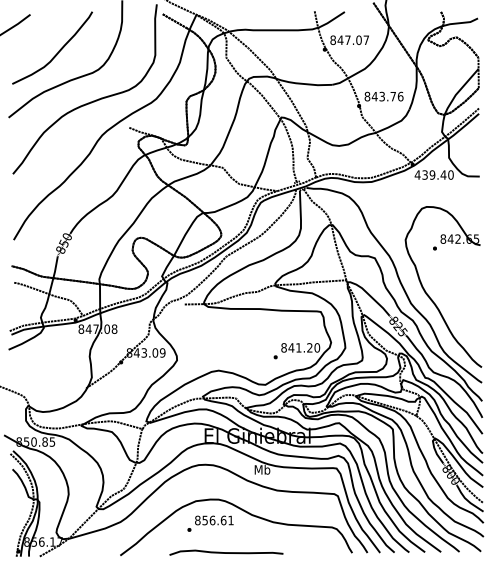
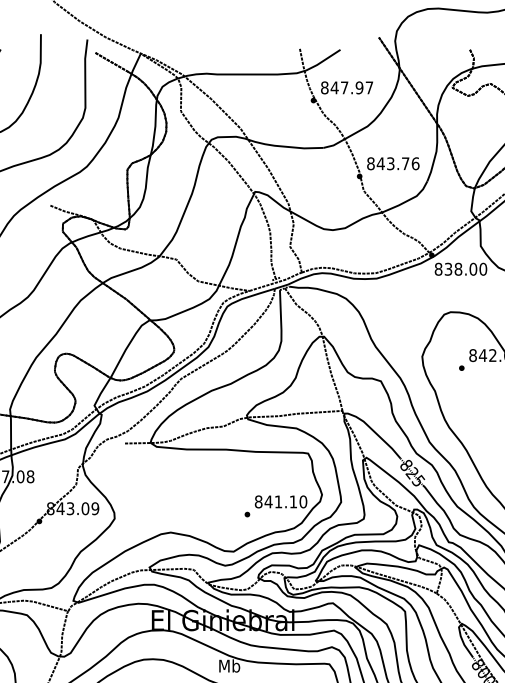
text: (358, 39) -> (358, 86), 847.07 -> 847.97
text: (430, 174) -> (455, 268), 439.40 -> 838.00
text: (309, 347) -> (292, 501), 841.20 -> 841.10

